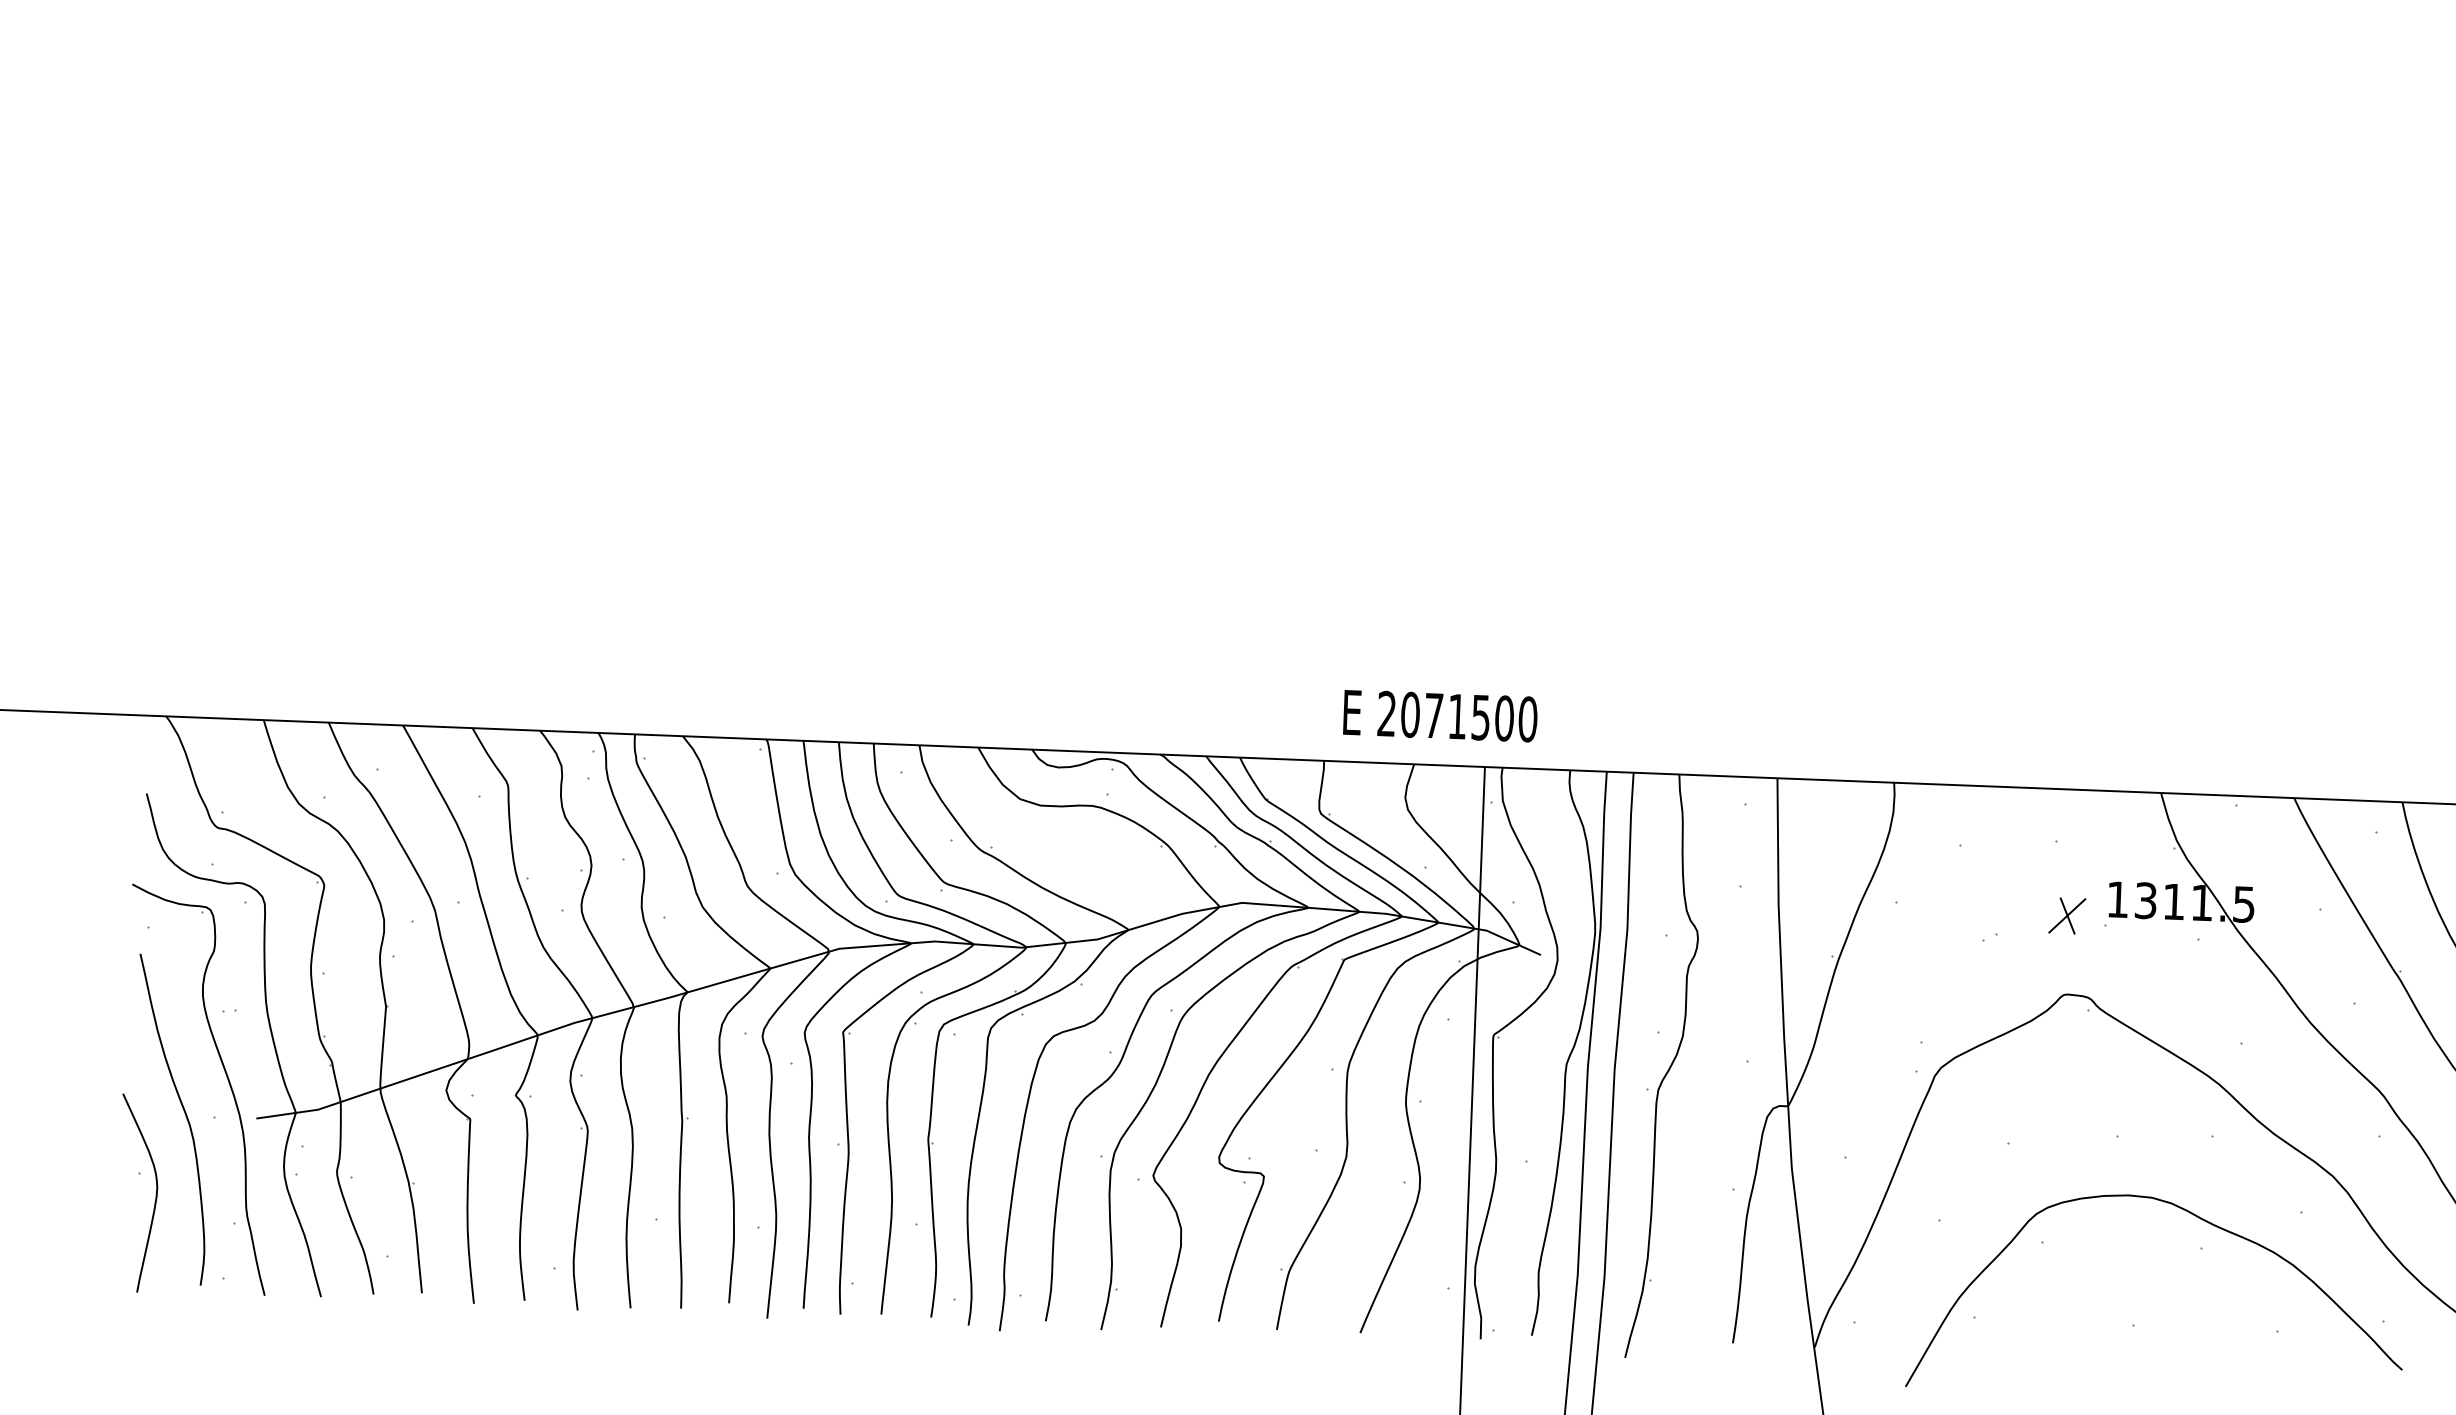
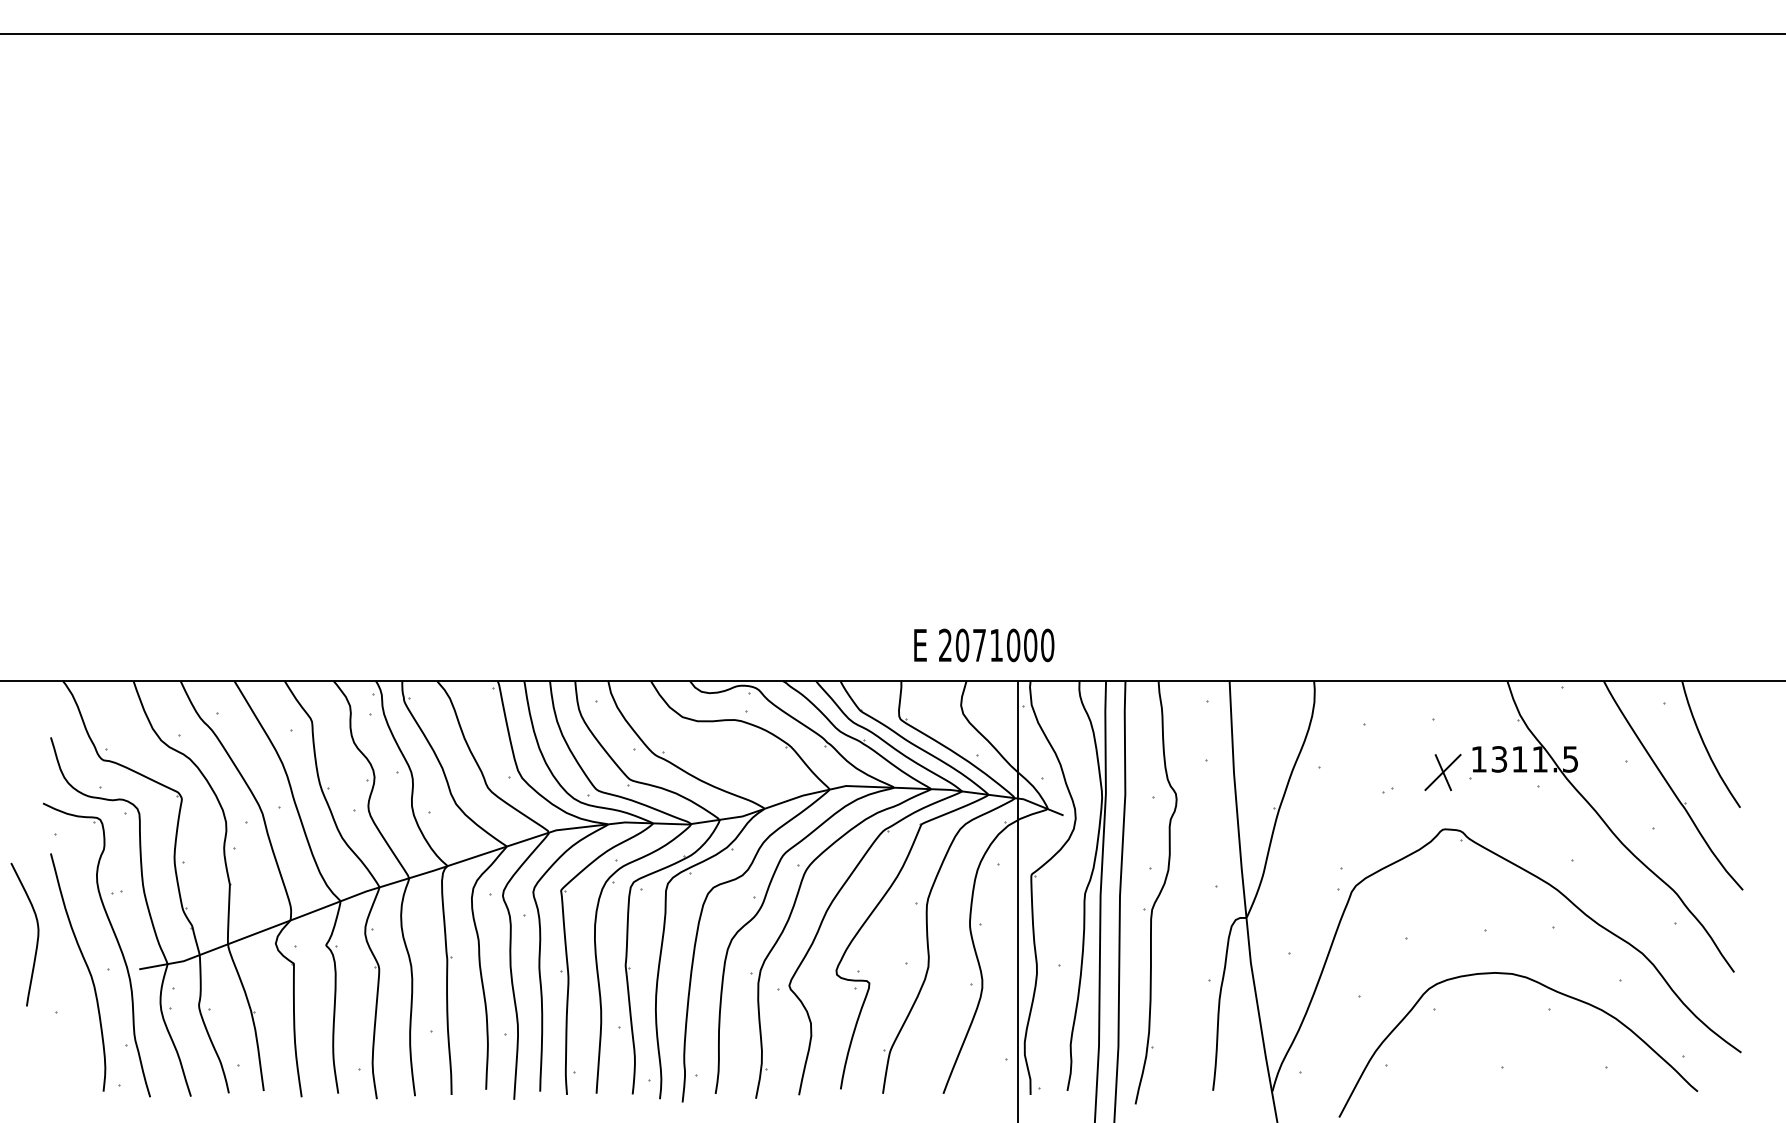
text: (1480, 717) -> (1013, 645), 2071500 -> 2071000
part: (2066, 915) -> (1442, 772), size x1.4
curve: (155, 1193) -> (37, 934), moved

